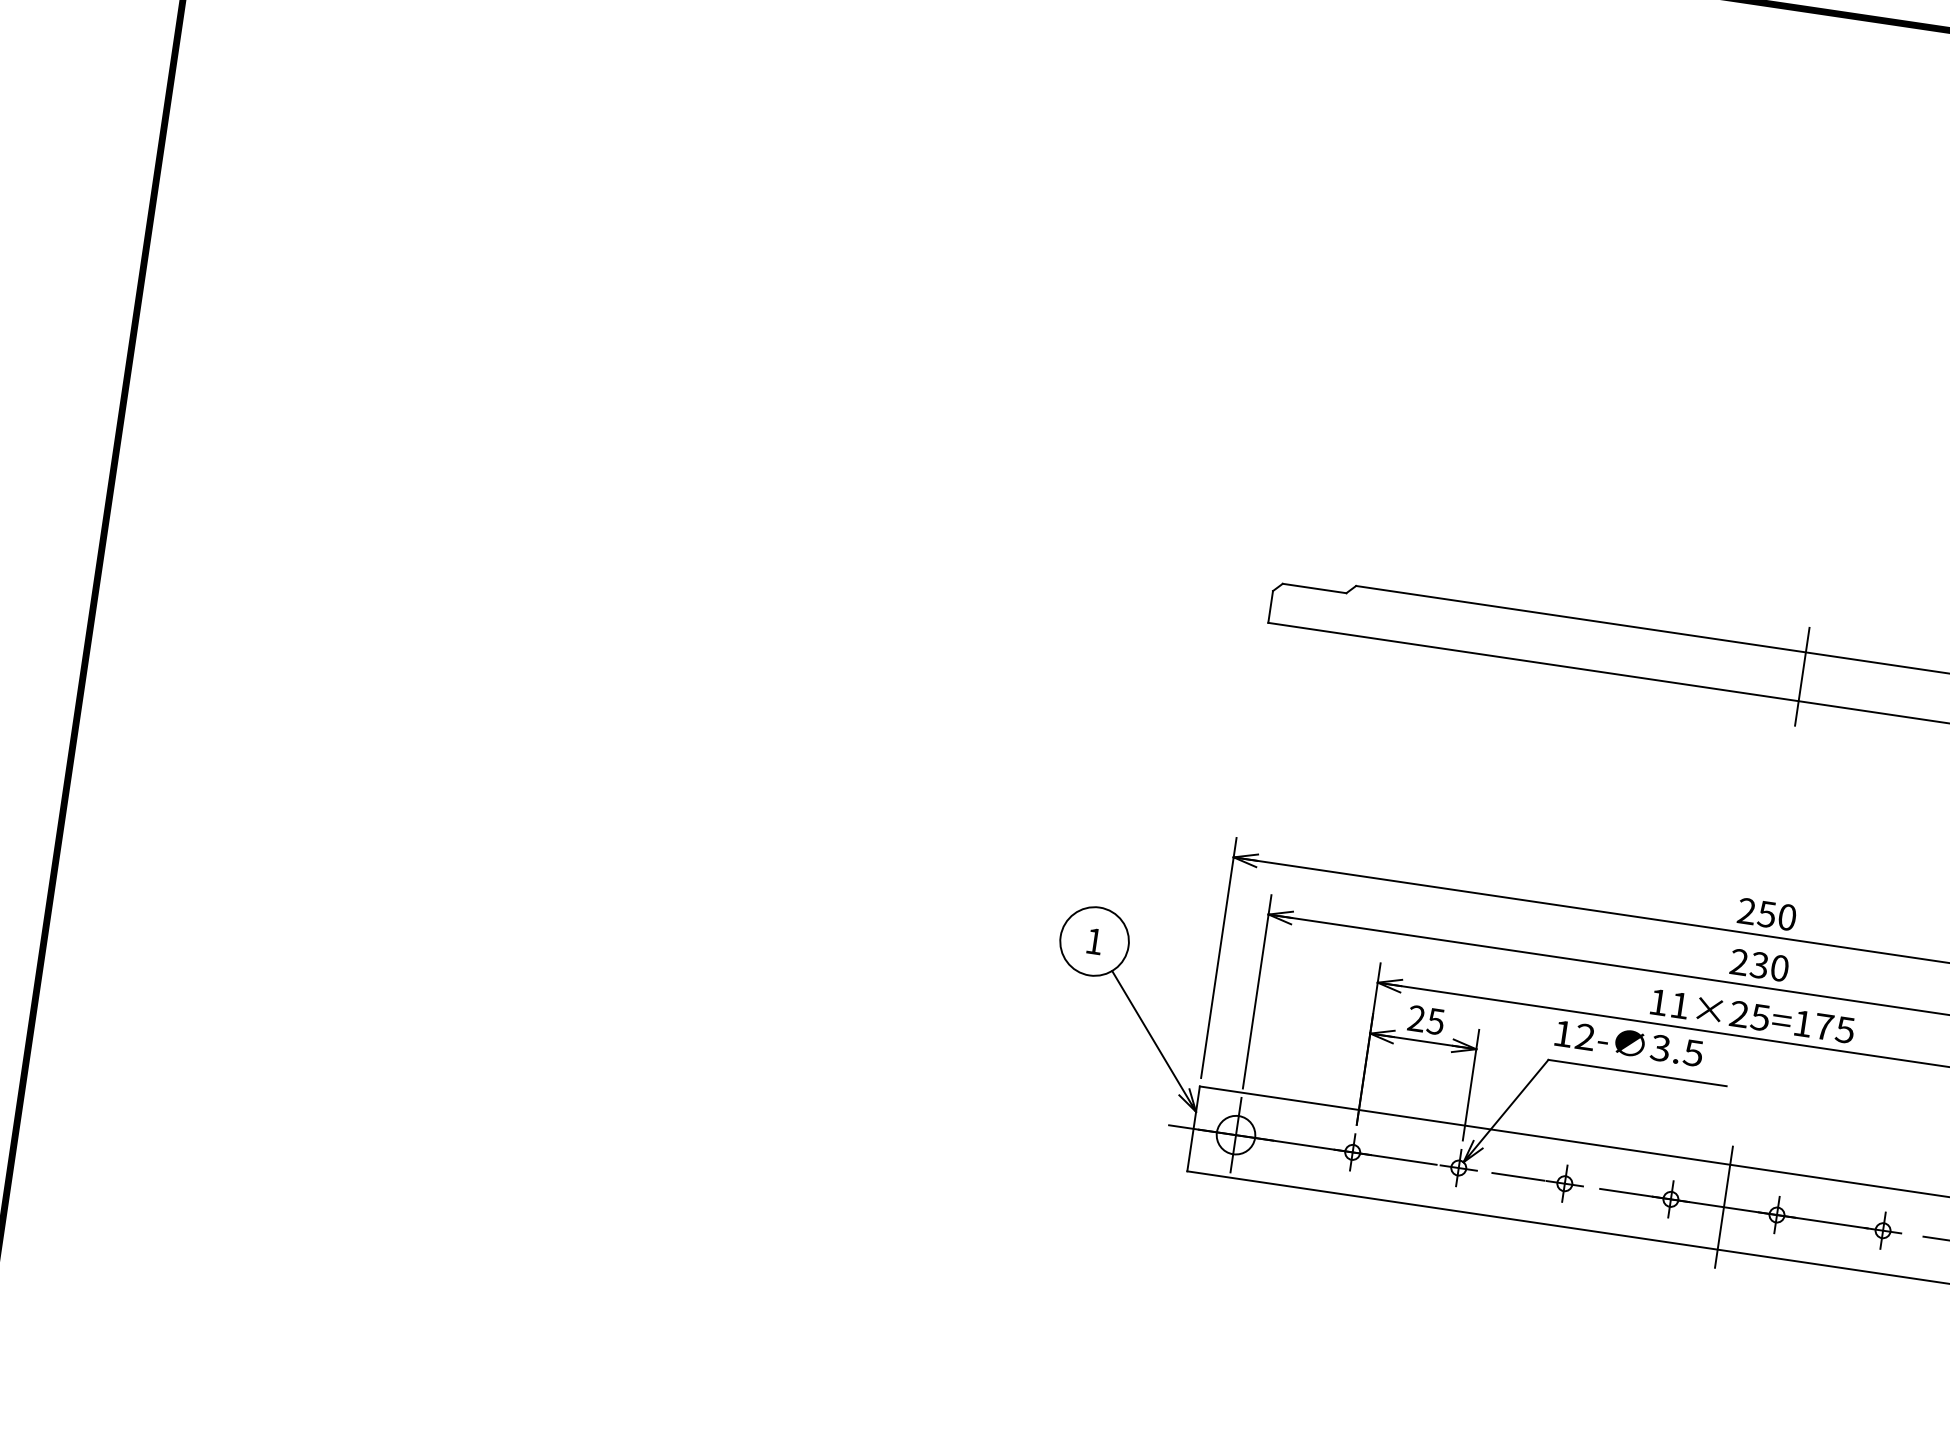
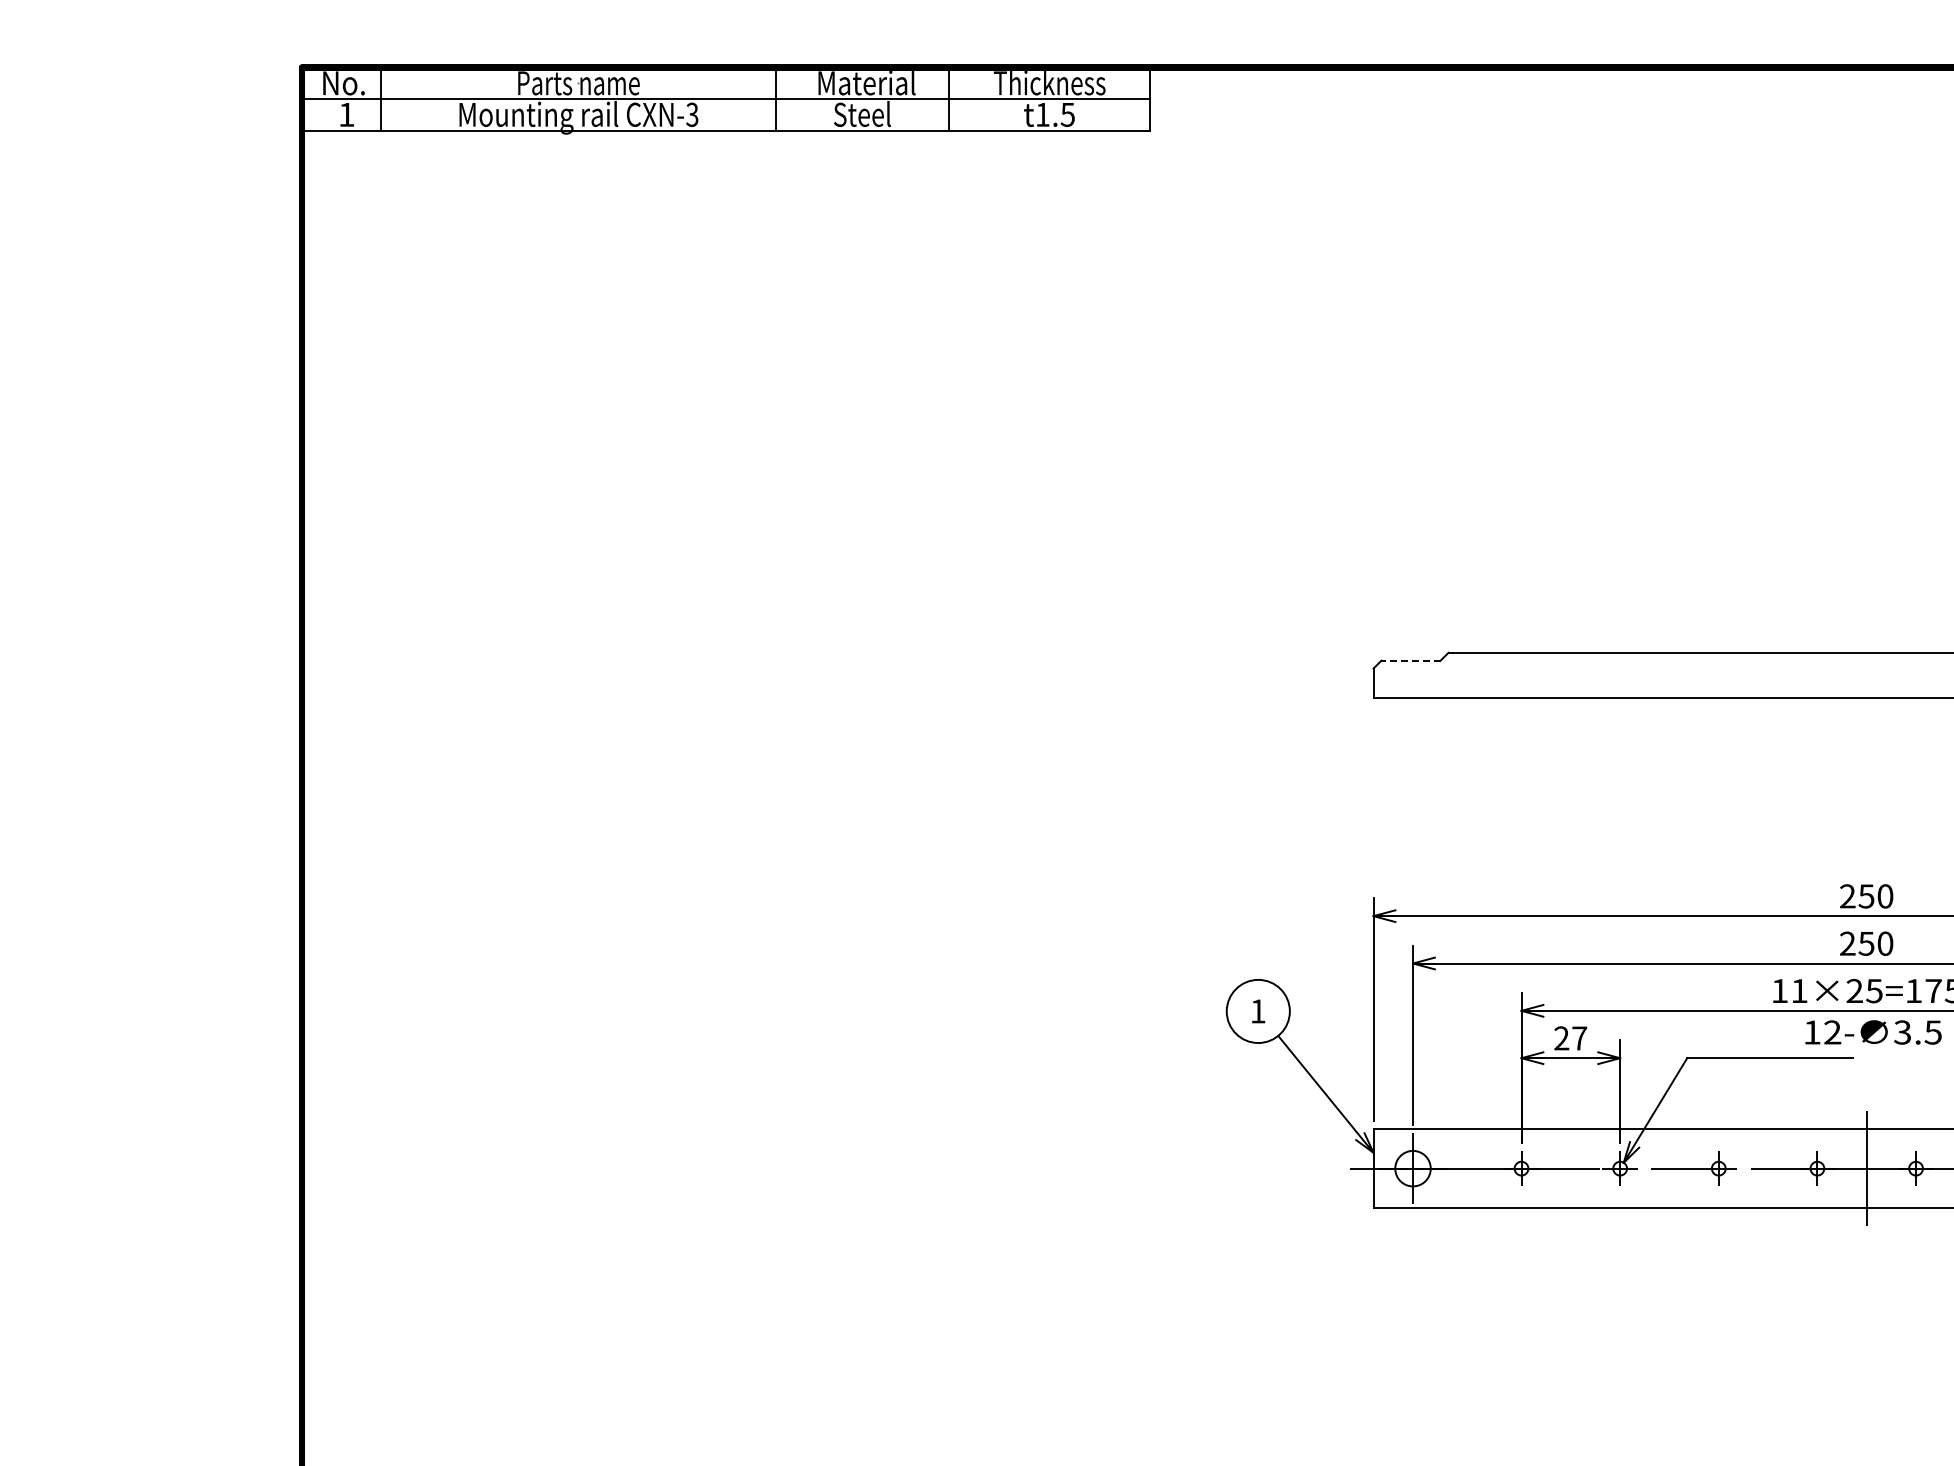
line: (1315, 588) -> (1411, 660), solid -> dashed
line: (1802, 676) -> (1866, 675), removed
text: (1759, 965) -> (1866, 943), 230 -> 250
text: (1435, 1021) -> (1579, 1038), 25 -> 27
text: (1629, 1043) -> (1873, 1032), moved

